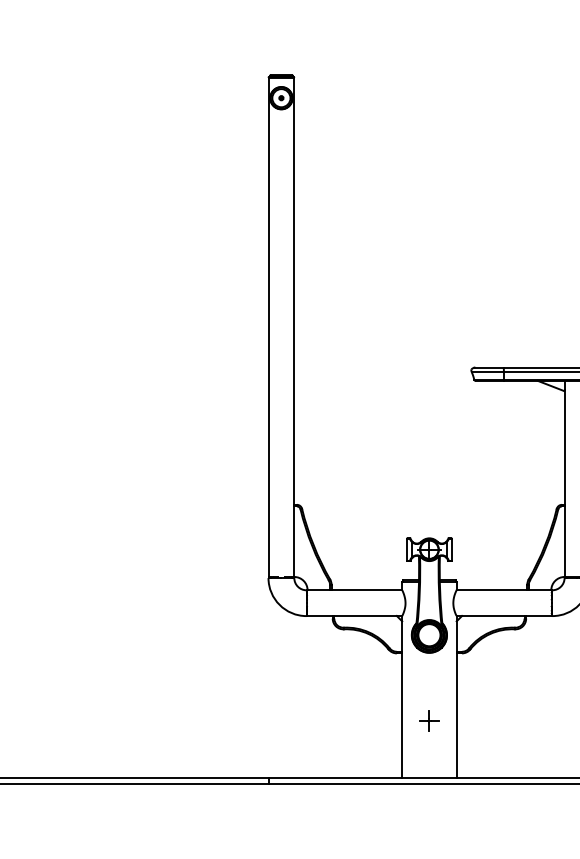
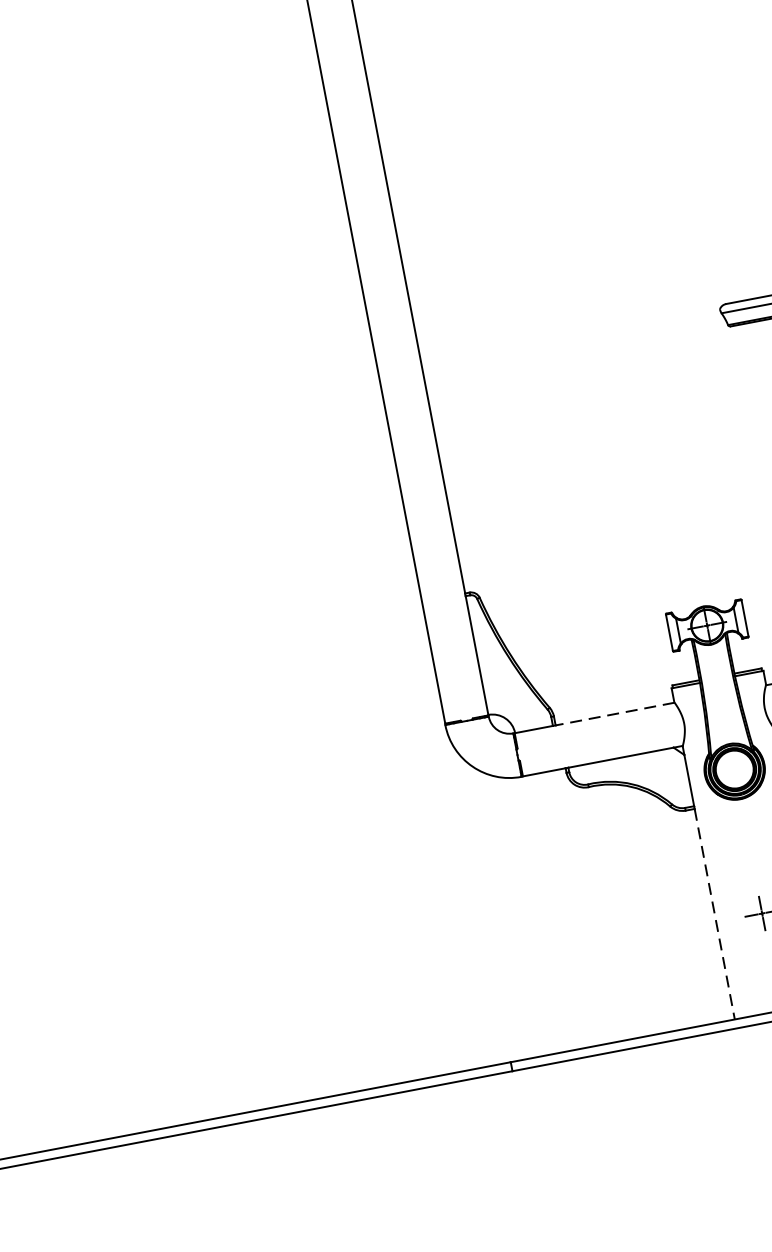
line: (366, 590) -> (614, 714), solid -> dashed
line: (402, 715) -> (715, 913), solid -> dashed

